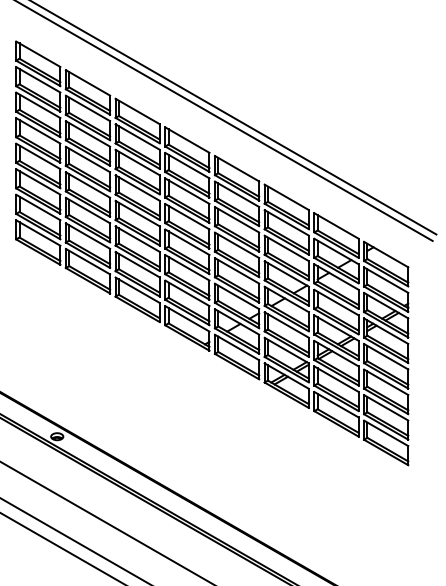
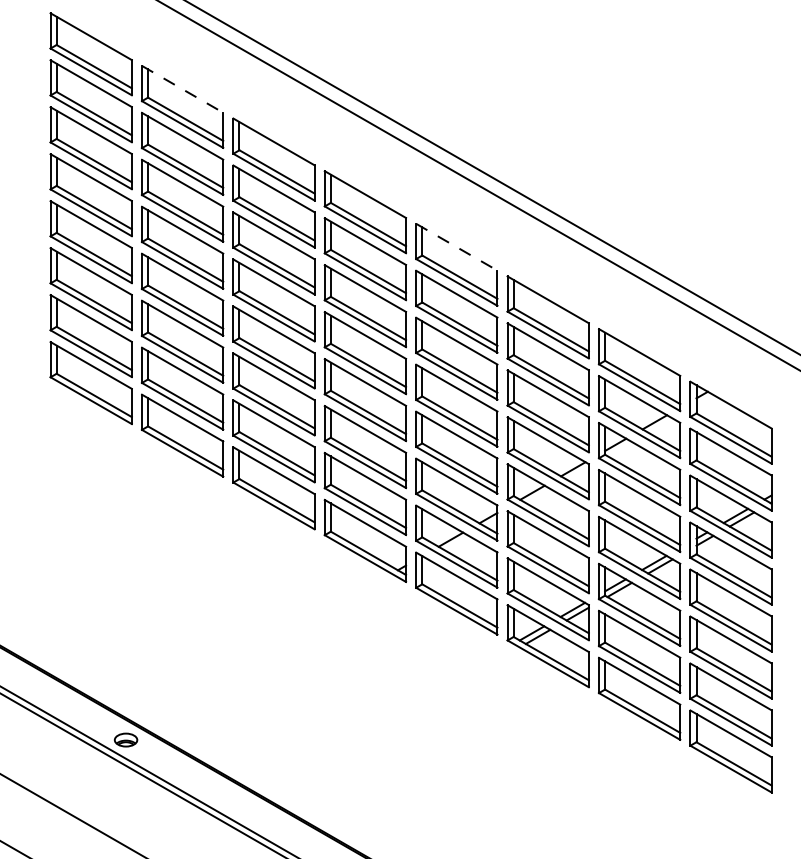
line: (88, 83) -> (183, 90), solid -> dashed
line: (237, 168) -> (457, 246), solid -> dashed

